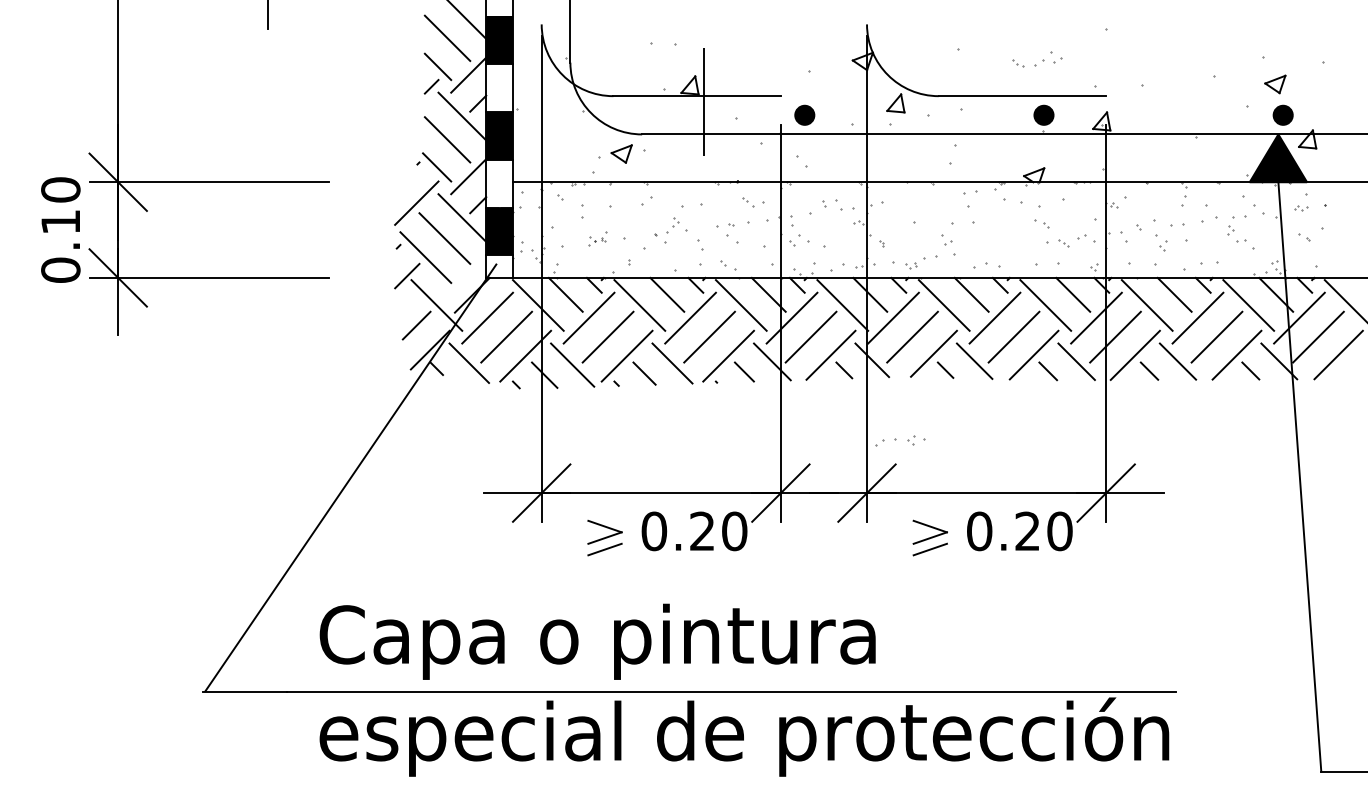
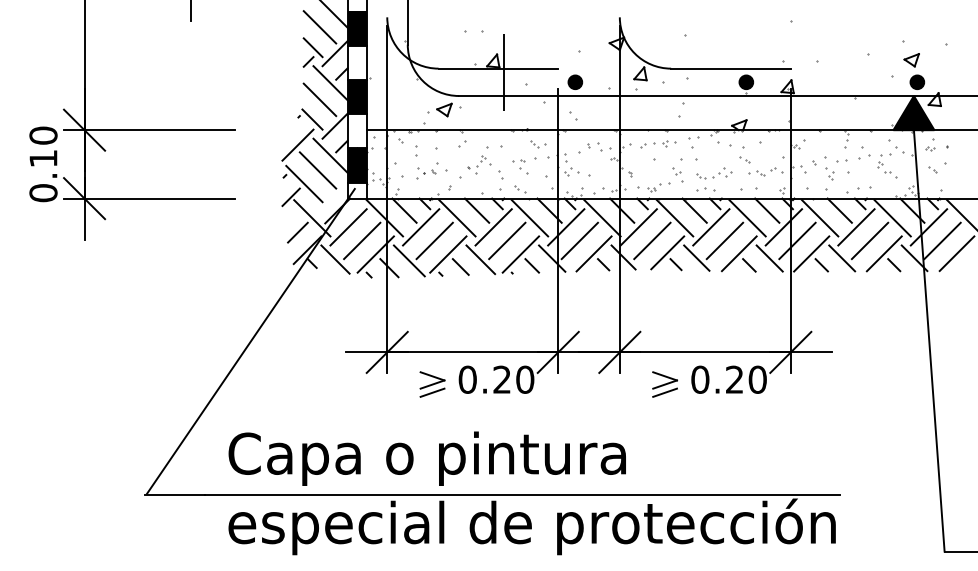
part: (1037, 59) -> (714, 173), moved
part: (597, 238) -> (427, 170), size x1.67
part: (901, 441) -> (658, 144), moved

